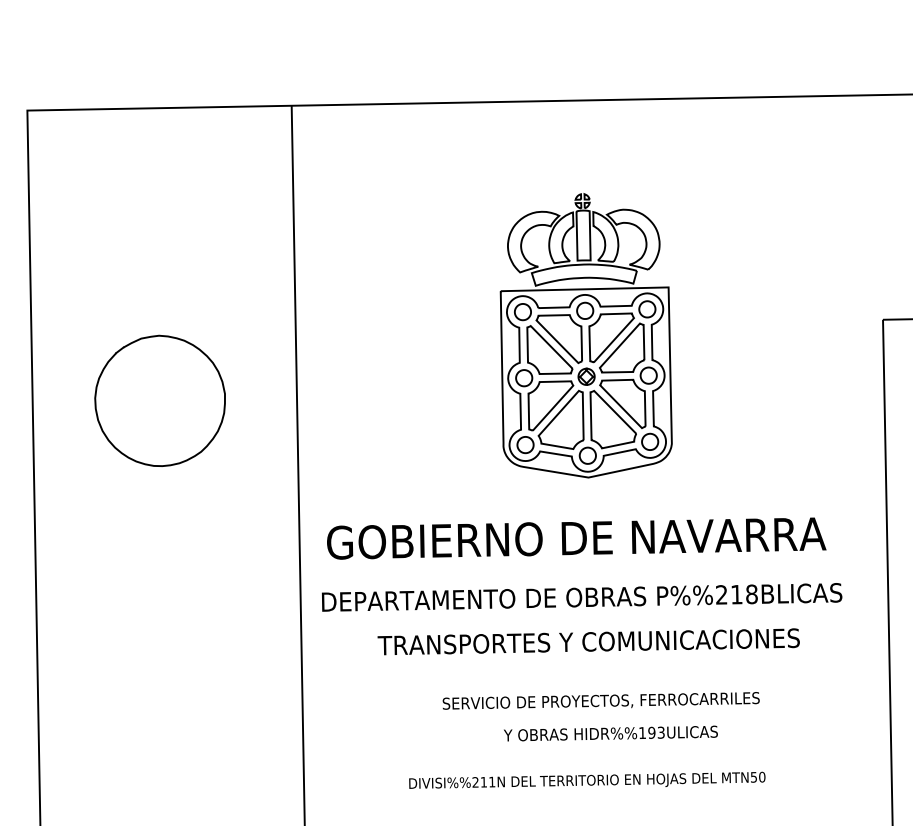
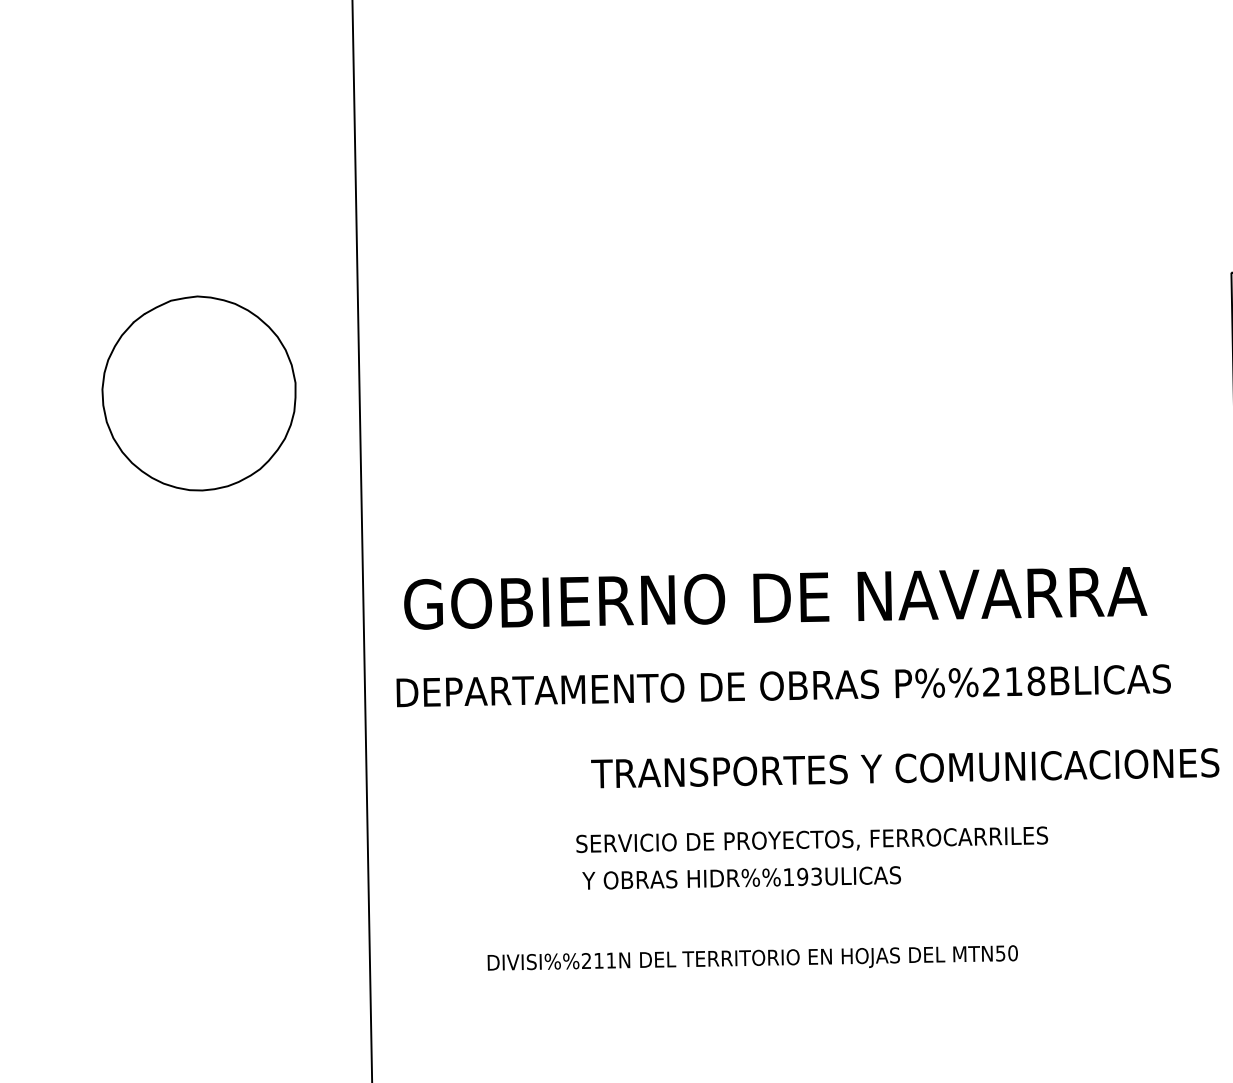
part: (585, 335) -> (788, 296), removed
part: (159, 400) -> (198, 392), moved
text: (588, 641) -> (904, 767), moved
text: (610, 733) -> (741, 877), moved
text: (587, 779) -> (753, 956), moved

